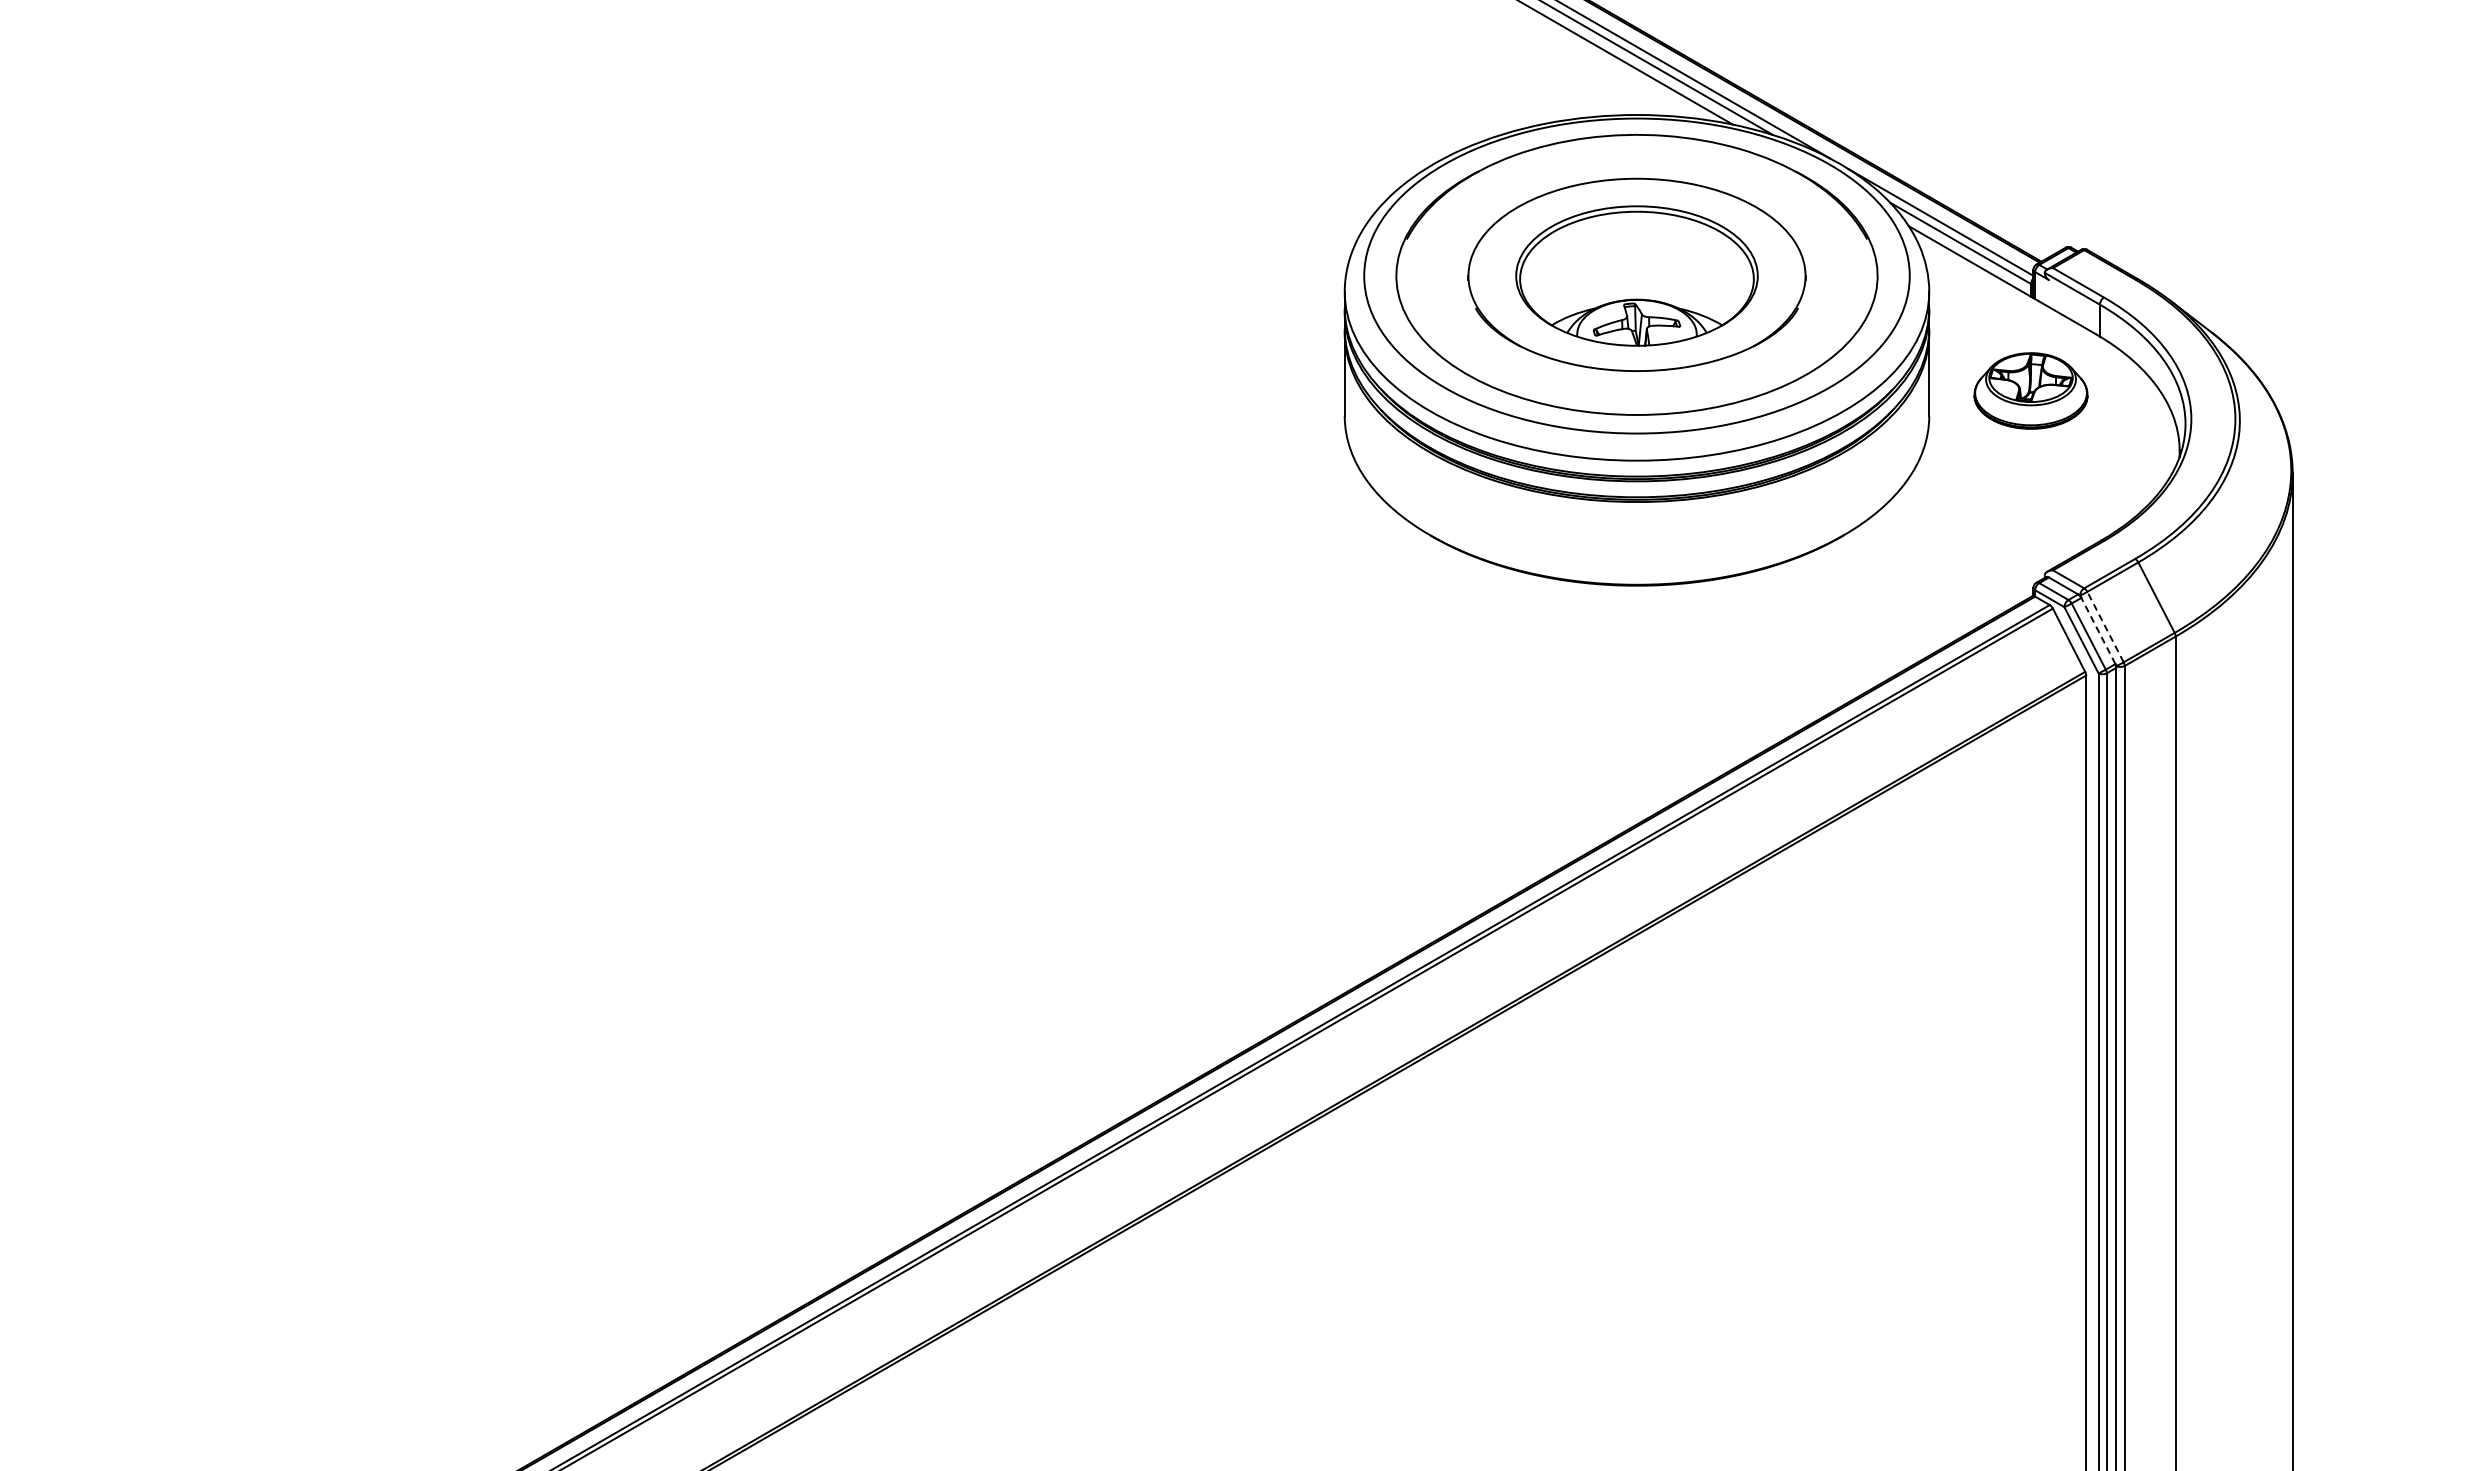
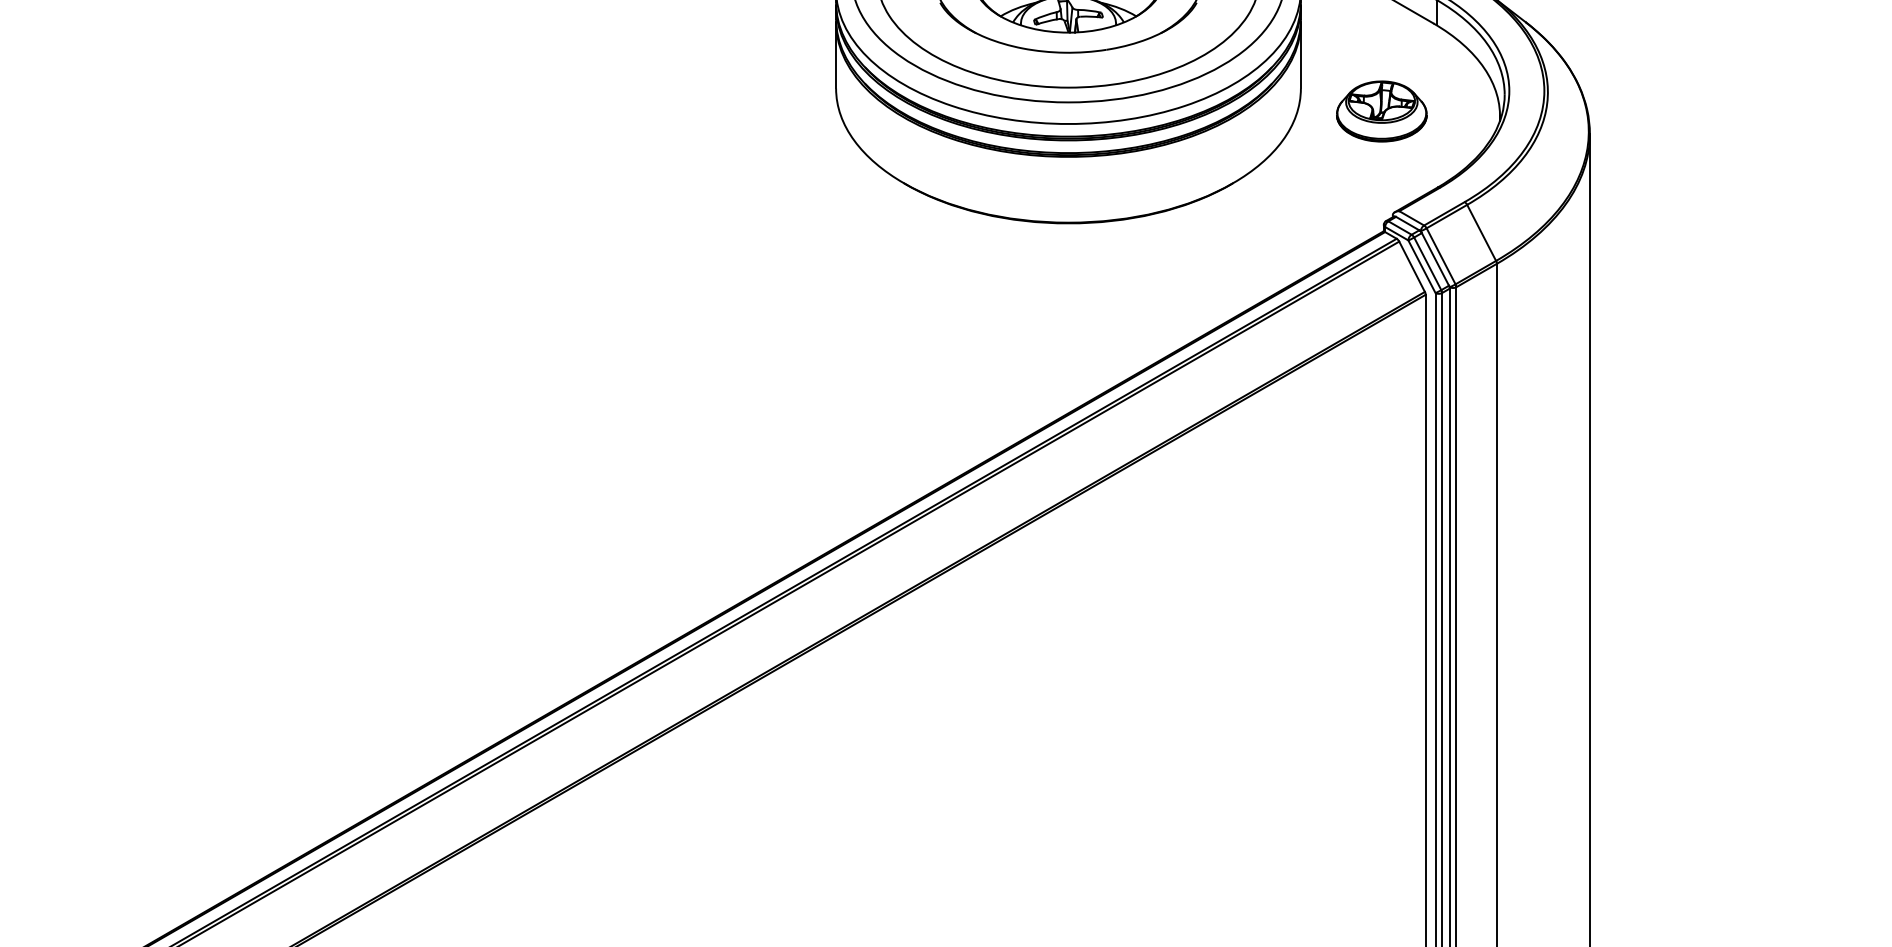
part: (2030, 390) -> (1381, 111), moved
line: (2105, 627) -> (1441, 256), dashed -> solid
line: (2098, 630) -> (1435, 259), dashed -> solid

